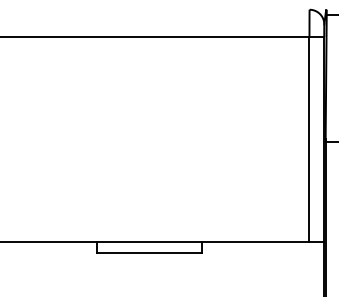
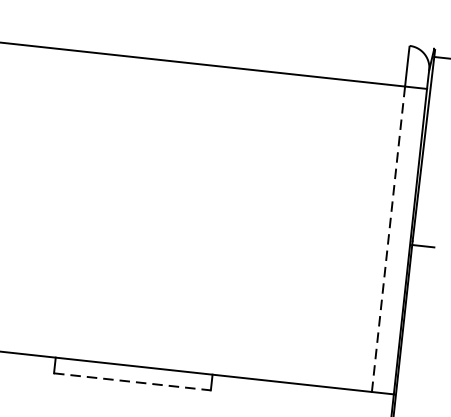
line: (309, 139) -> (388, 239), solid -> dashed
line: (149, 252) -> (132, 381), solid -> dashed

